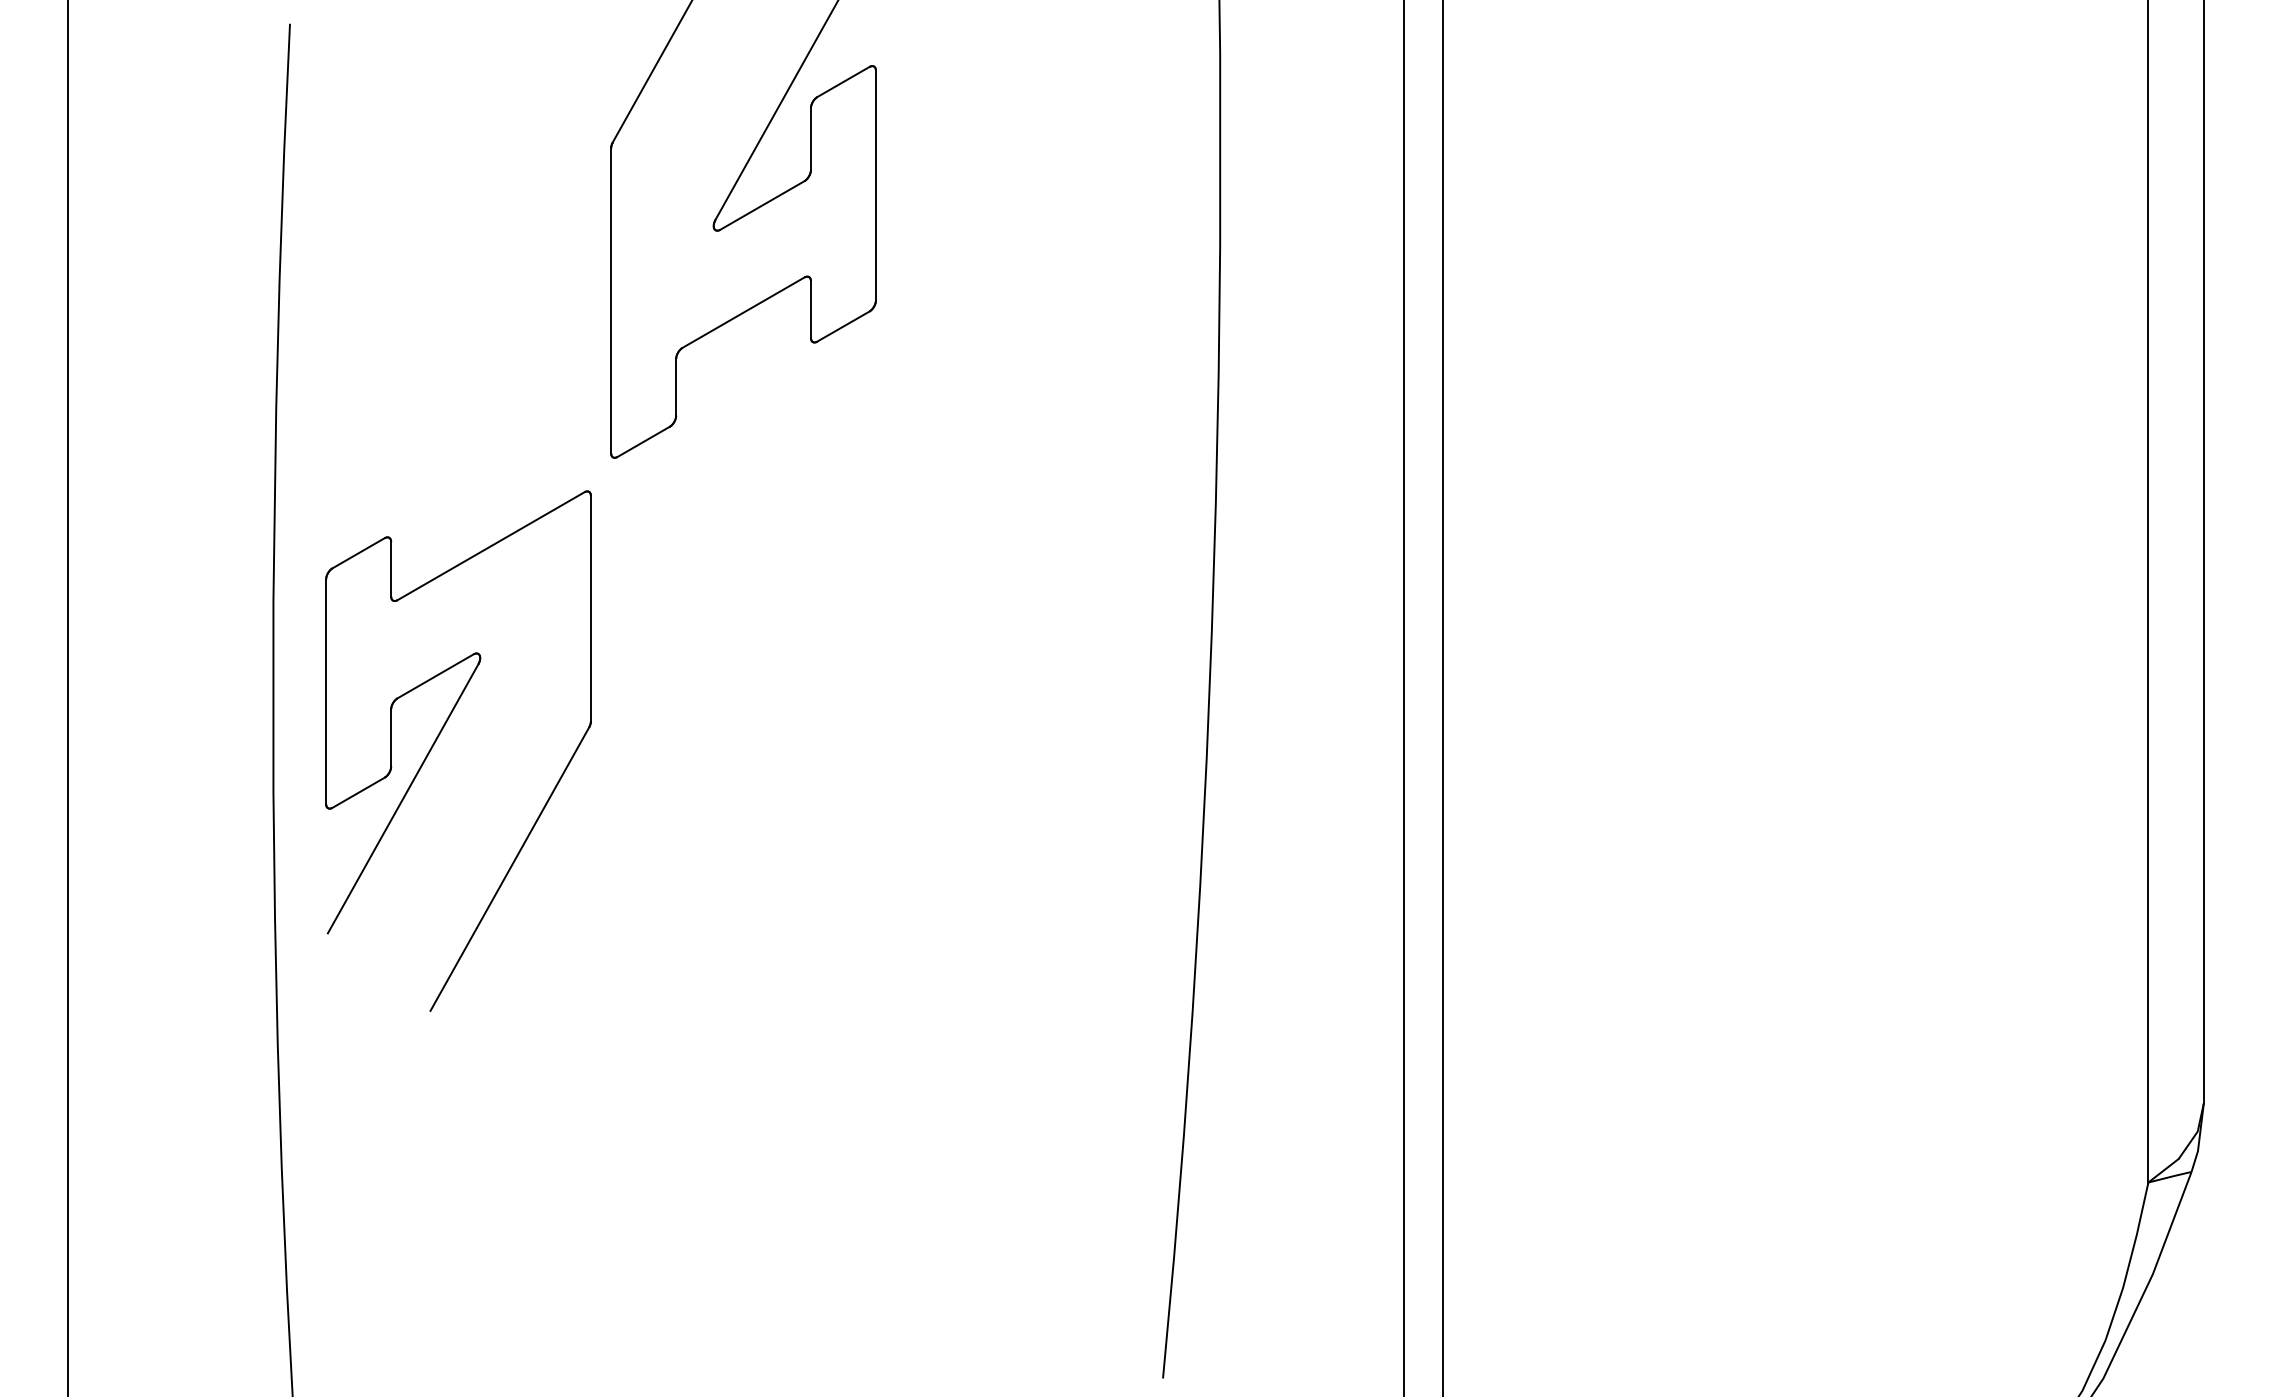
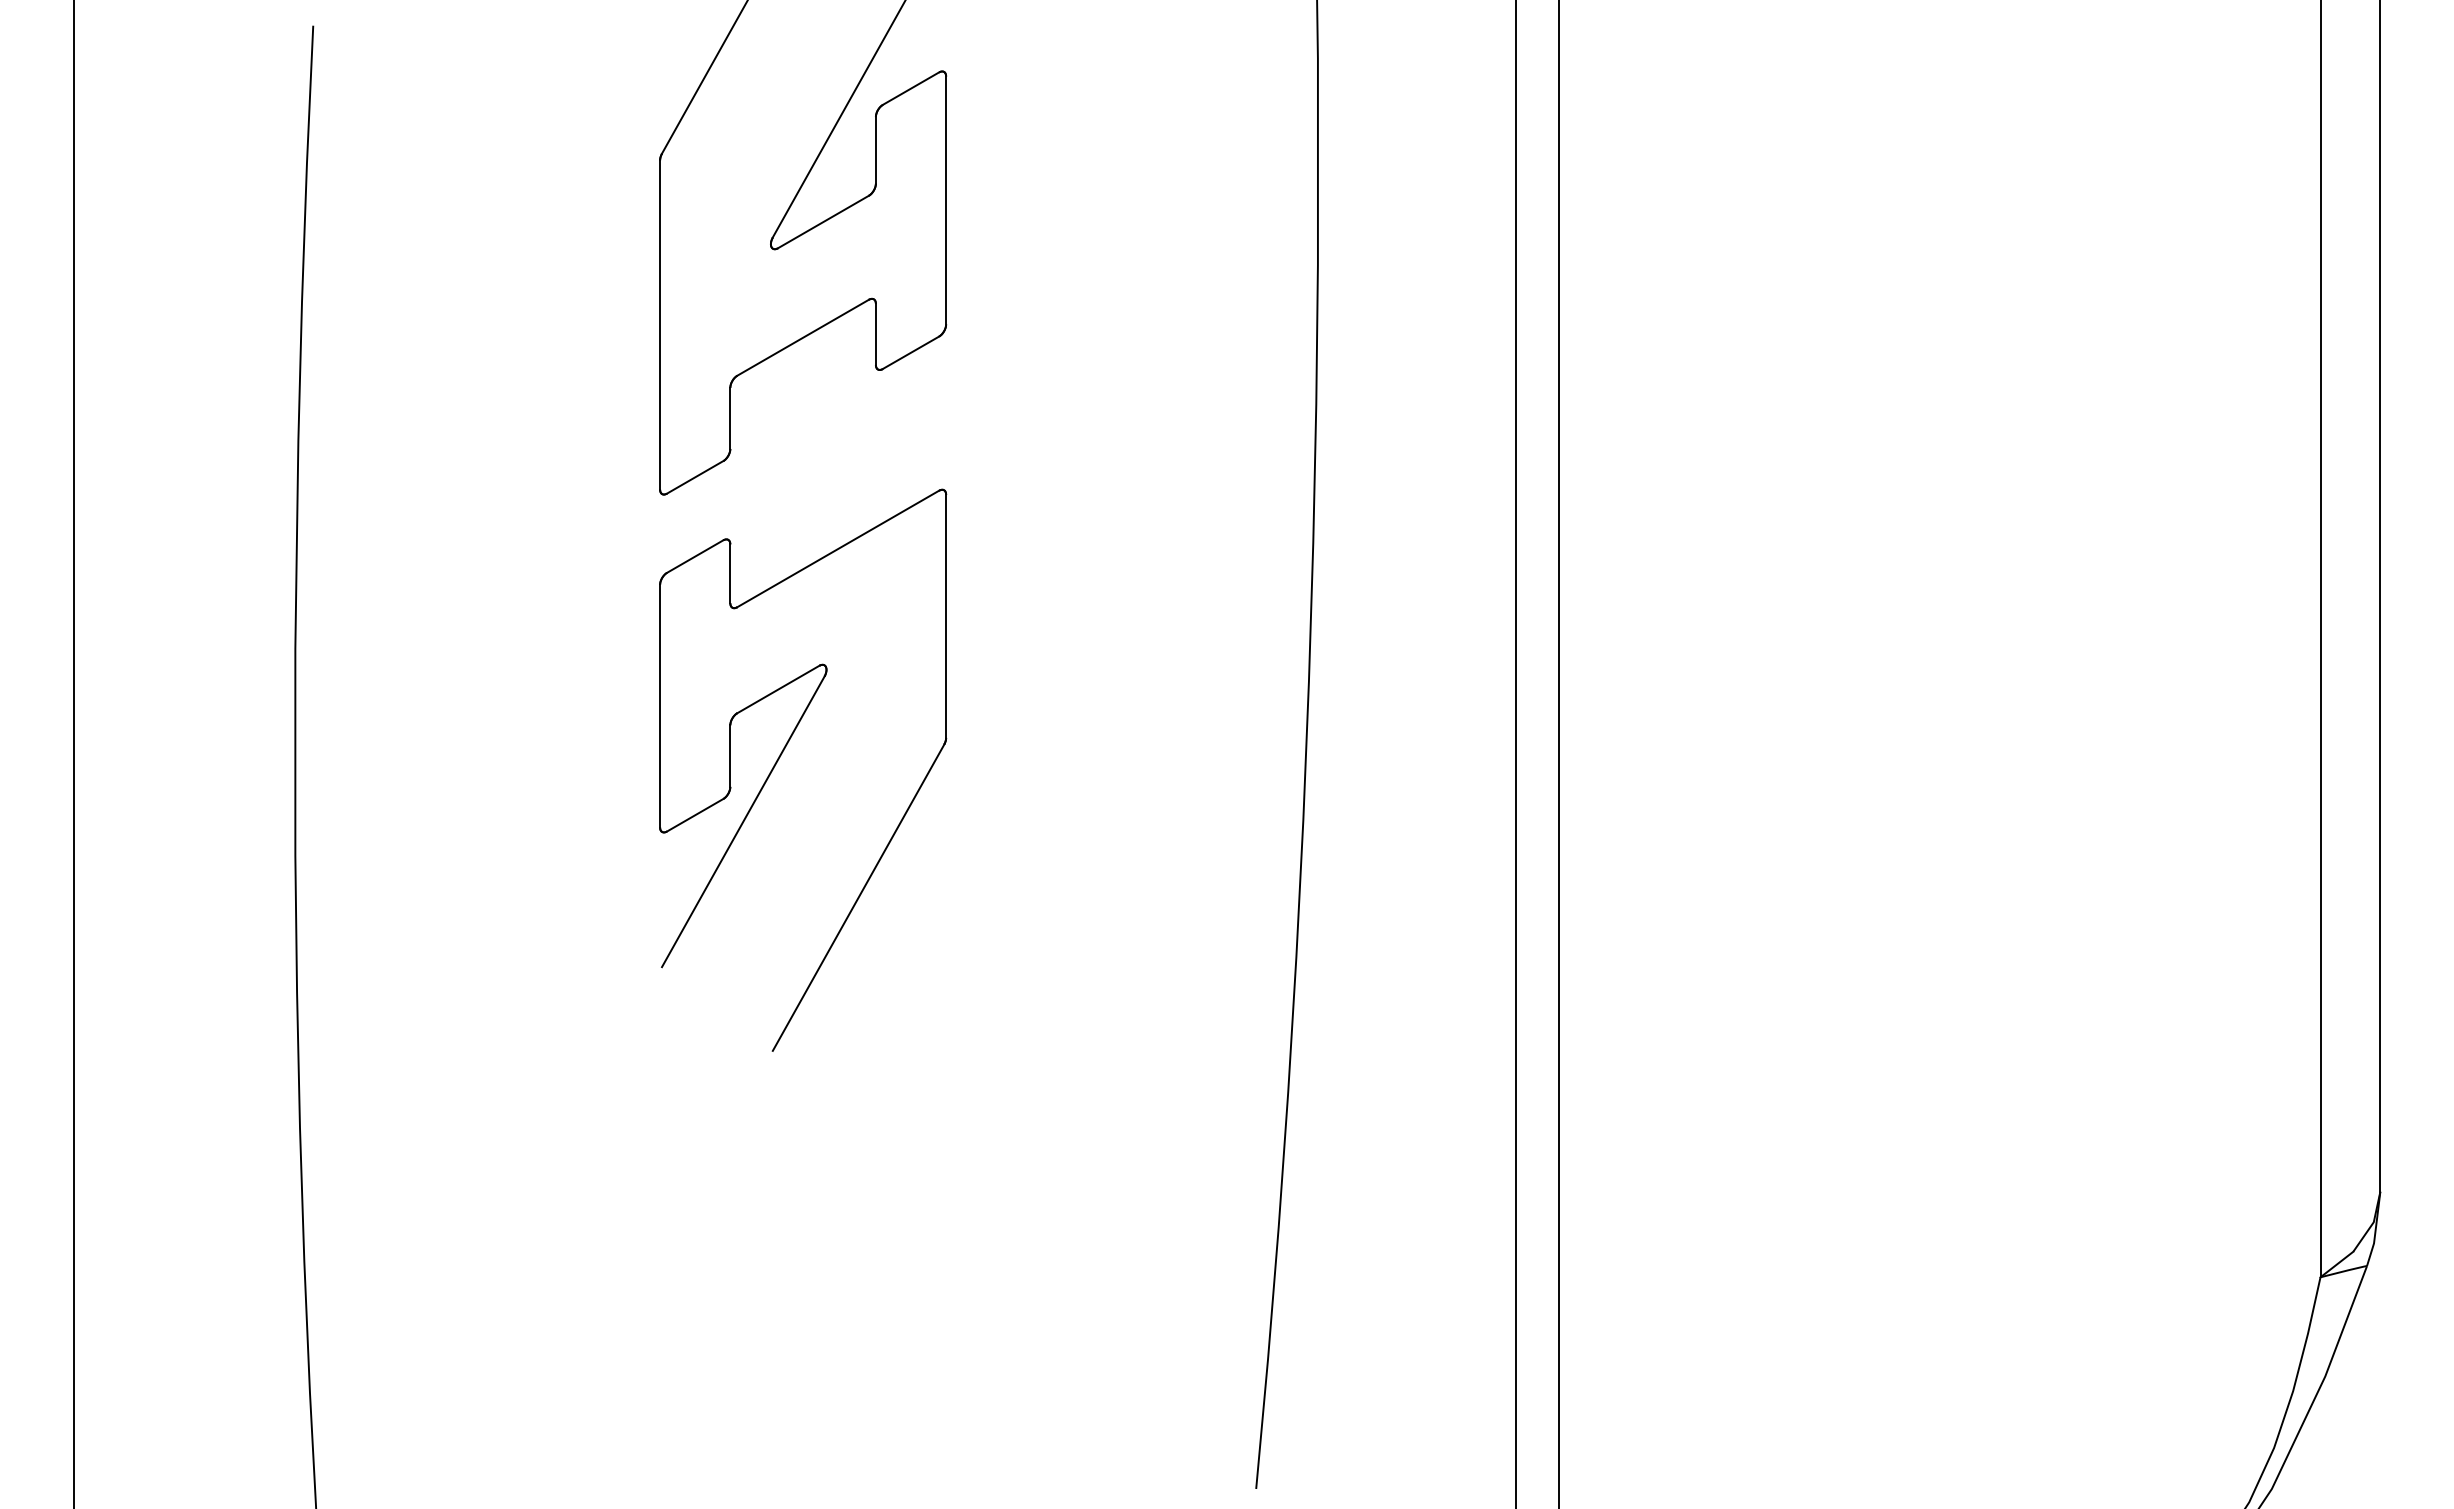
part: (439, 736) -> (782, 754), moved

